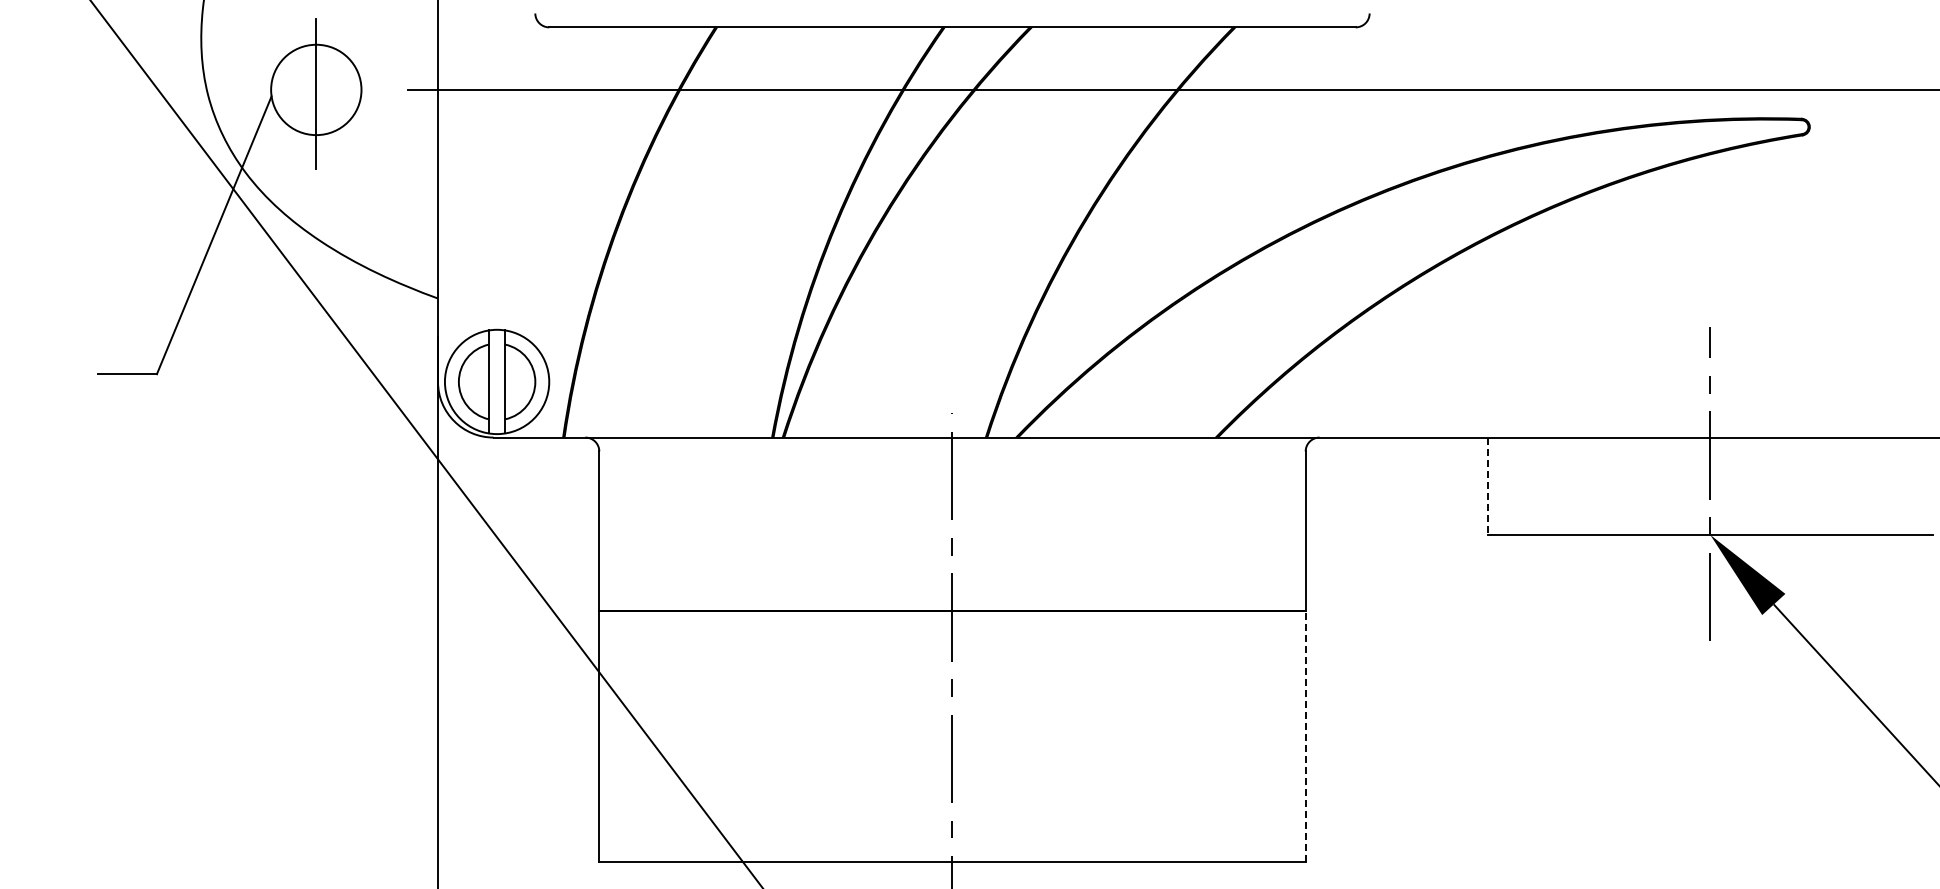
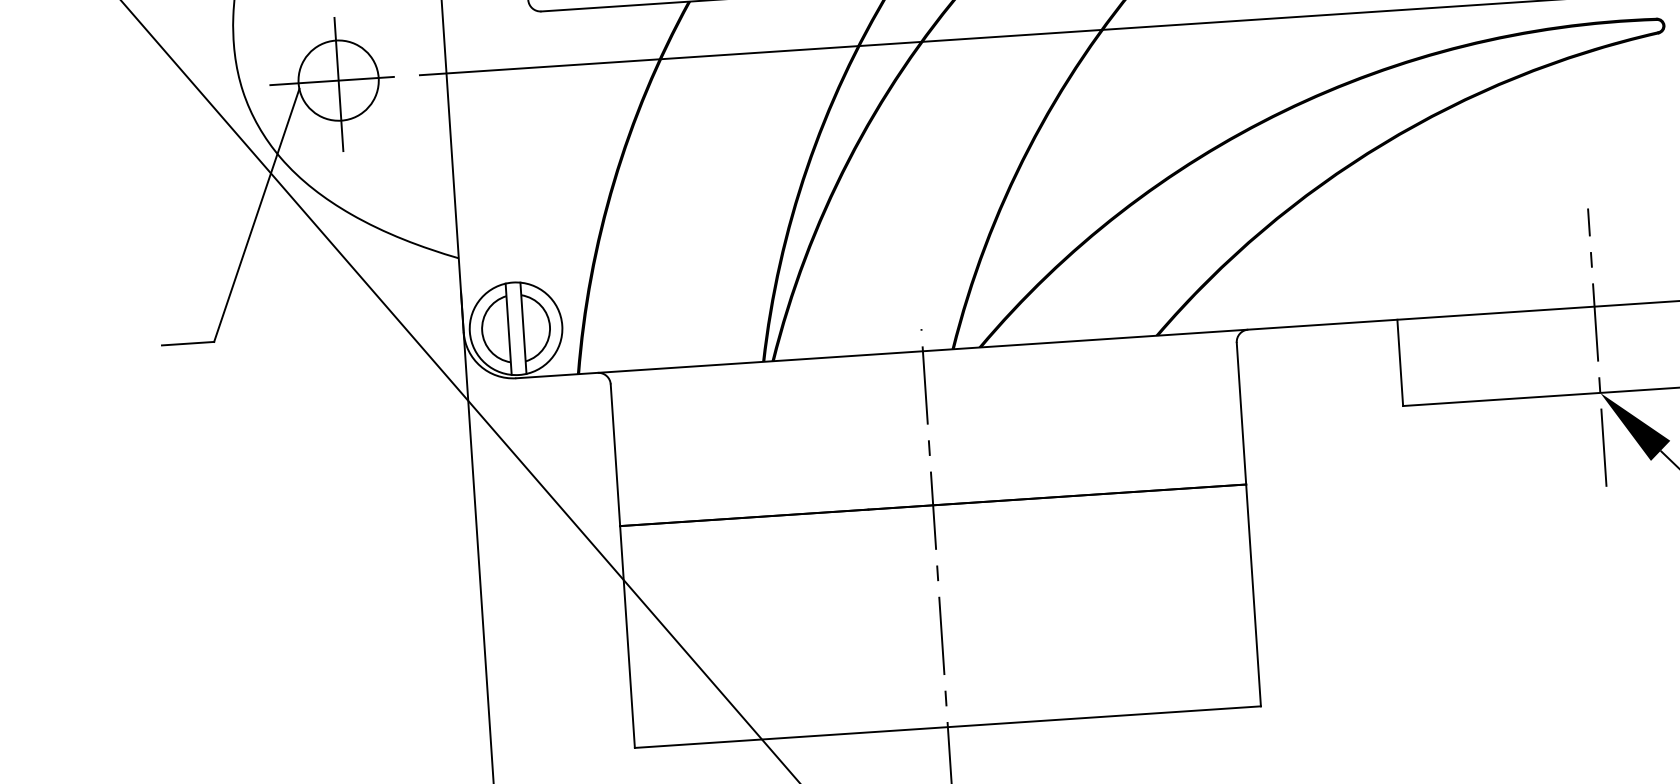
line: (308, 89) -> (331, 80), added
line: (1487, 486) -> (1399, 363), dashed -> solid
line: (1305, 736) -> (1253, 595), dashed -> solid

